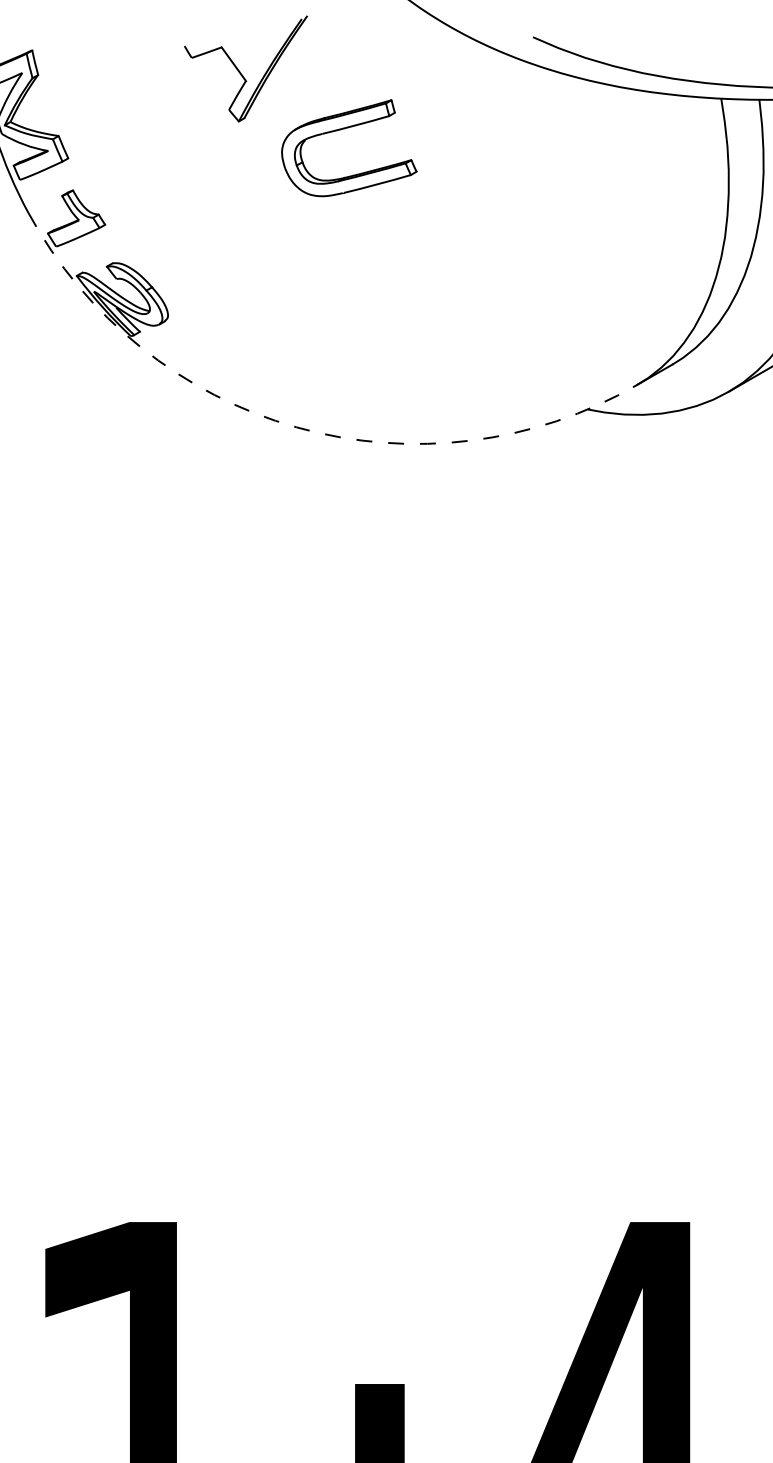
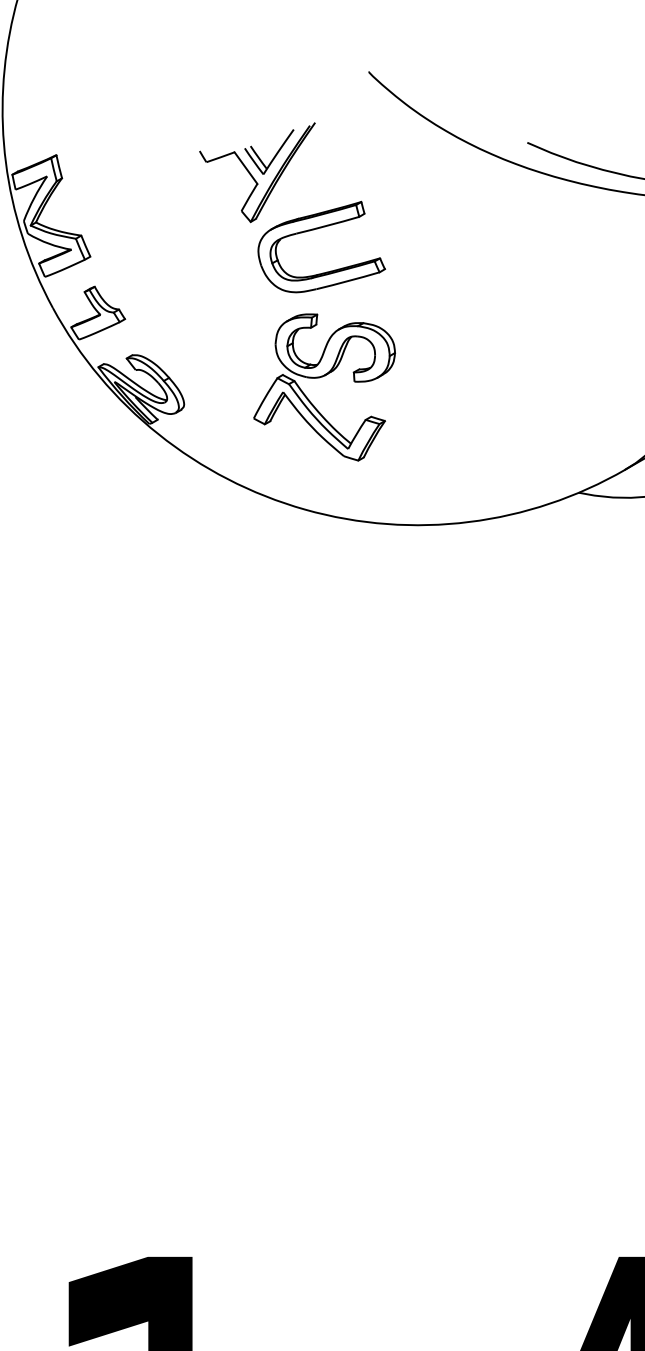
part: (264, 50) -> (274, 155), added
part: (344, 129) -> (317, 229), moved
part: (313, 287) -> (320, 378), added
arc: (296, 427) -> (304, 509), dashed -> solid

